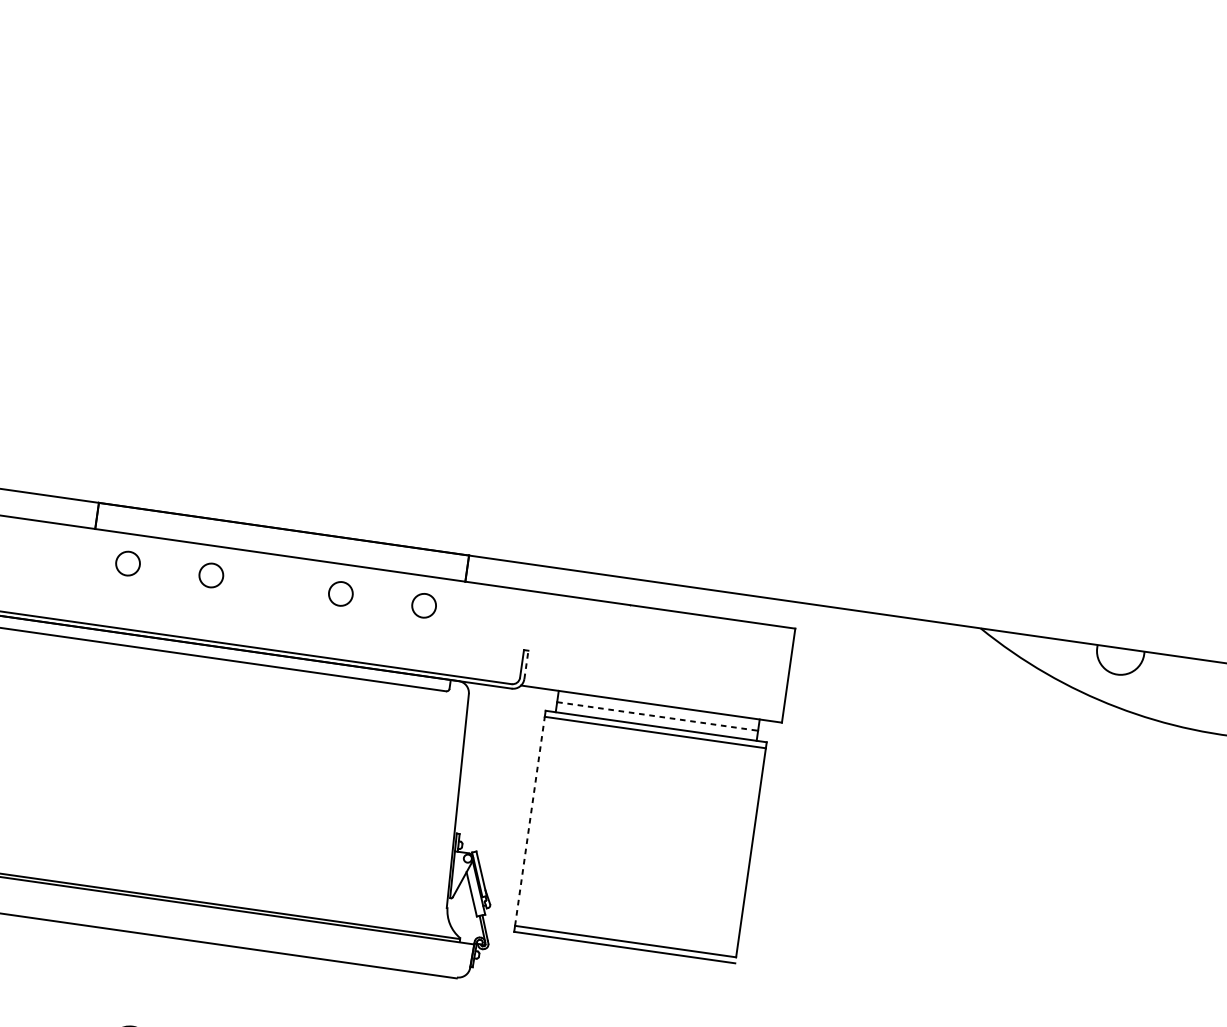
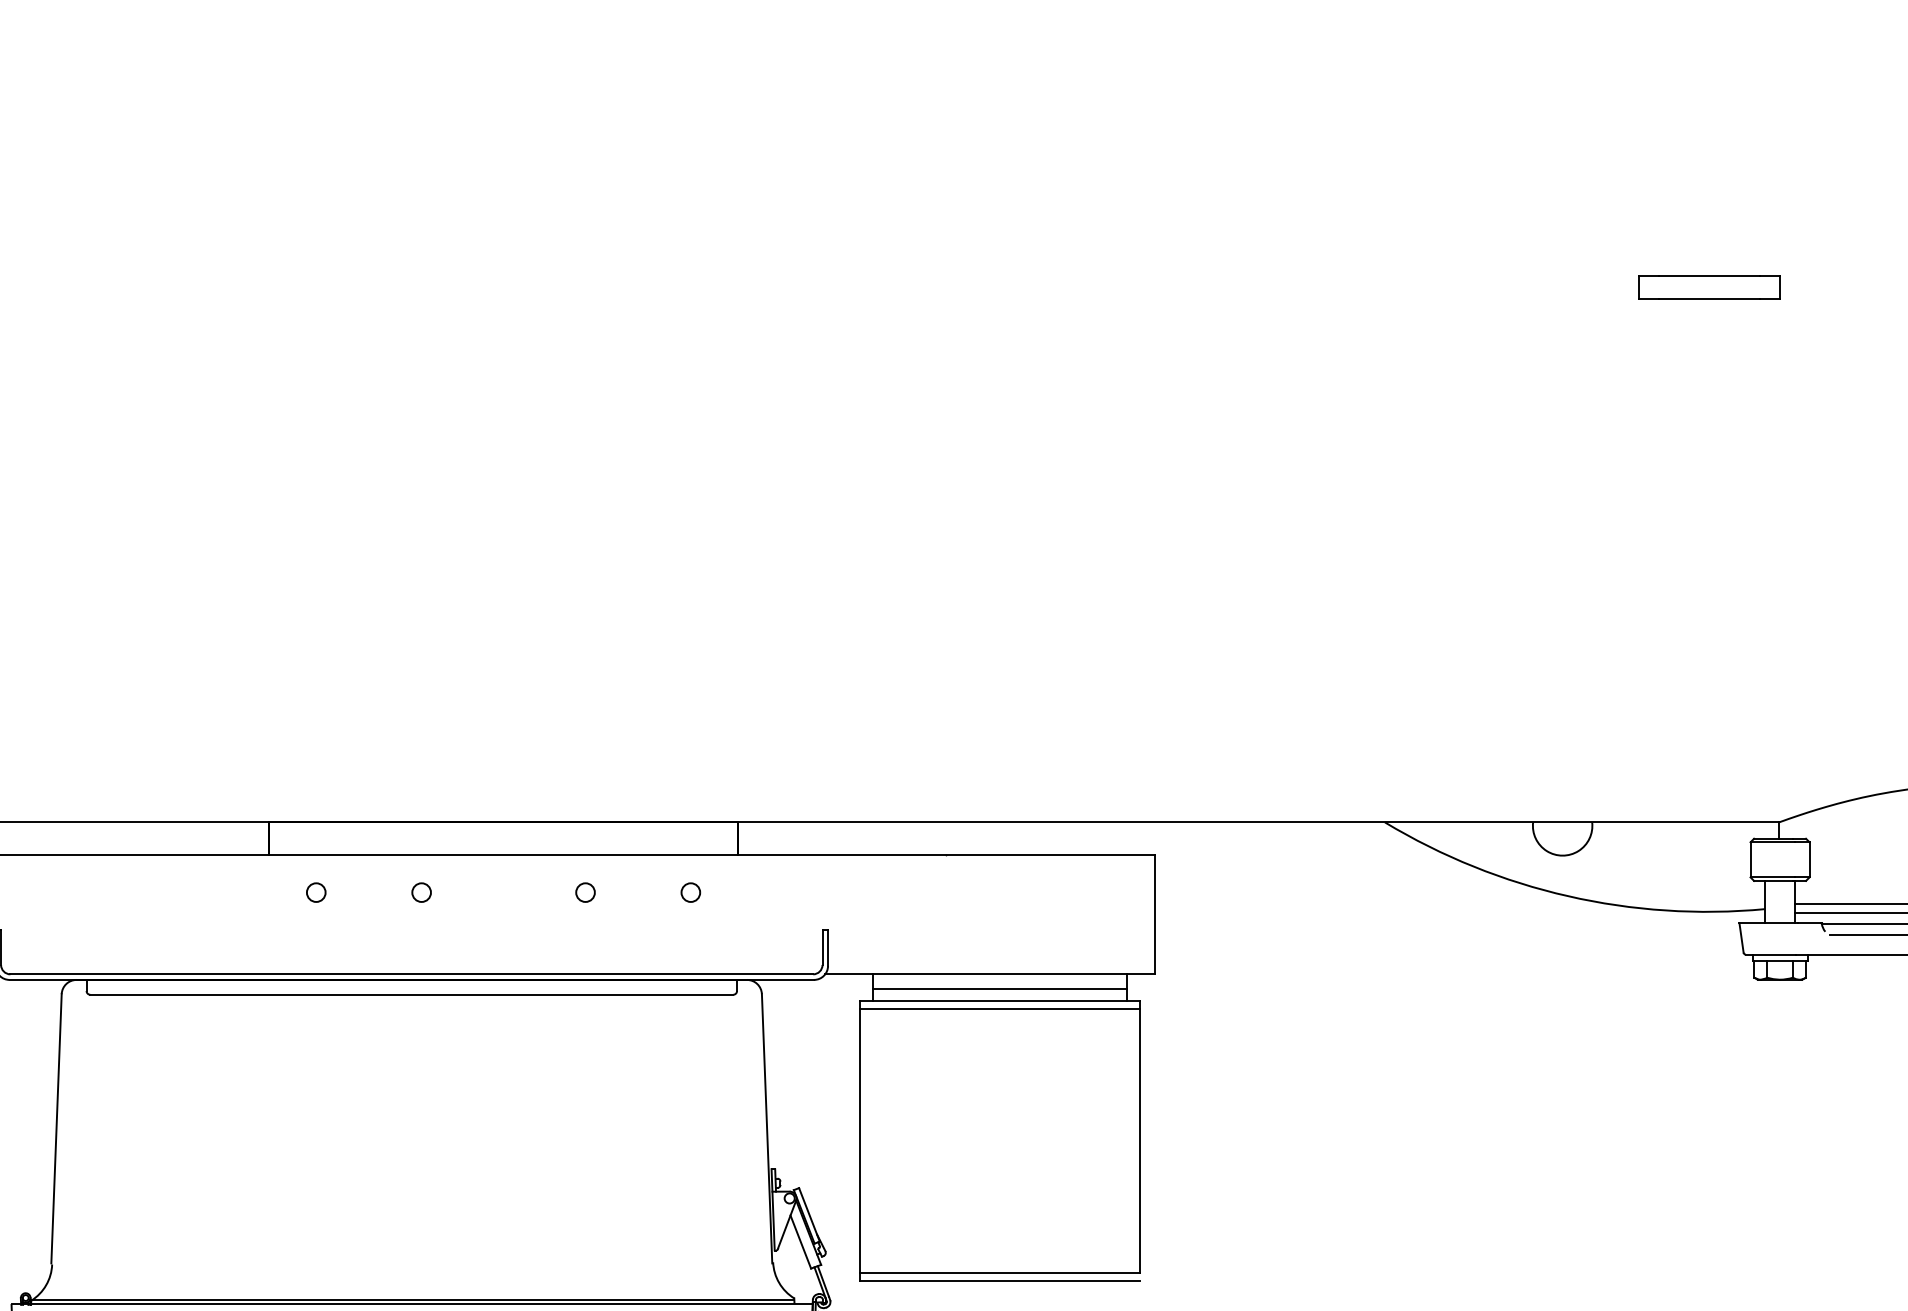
circle: (127, 563) -> (315, 892), size x0.62
circle: (211, 575) -> (421, 892), size x0.62
circle: (340, 593) -> (585, 892), size x0.62
circle: (423, 605) -> (690, 892), size x0.62
line: (526, 664) -> (828, 947), dashed -> solid
line: (658, 716) -> (1000, 988), dashed -> solid
line: (530, 820) -> (860, 1140), dashed -> solid

